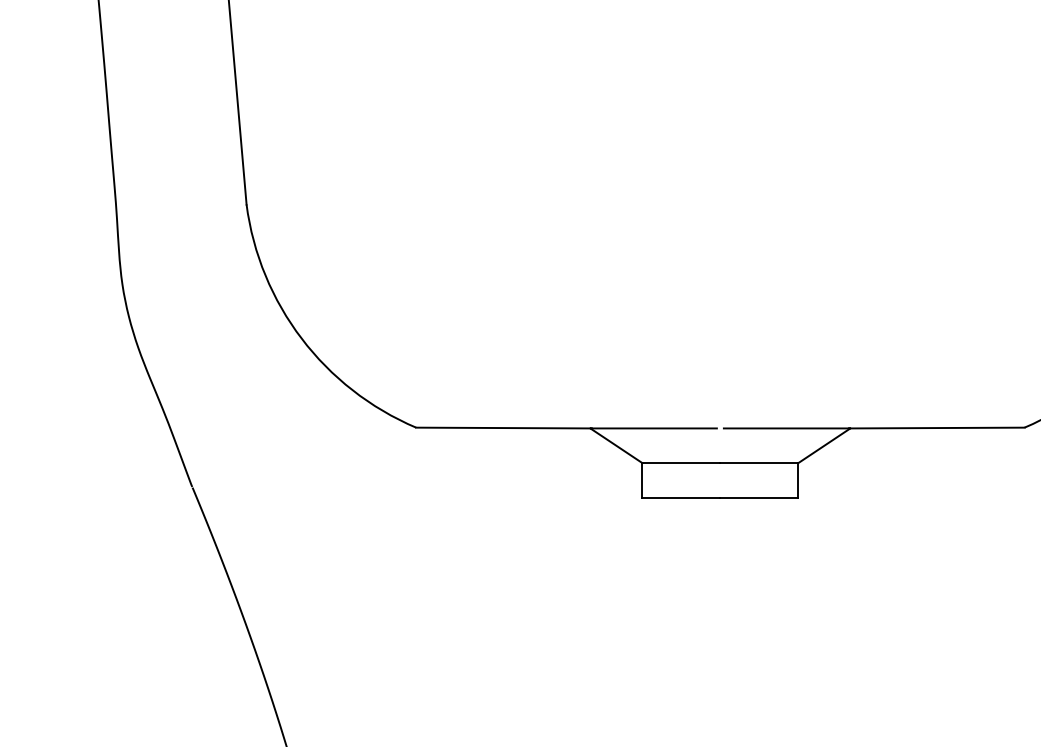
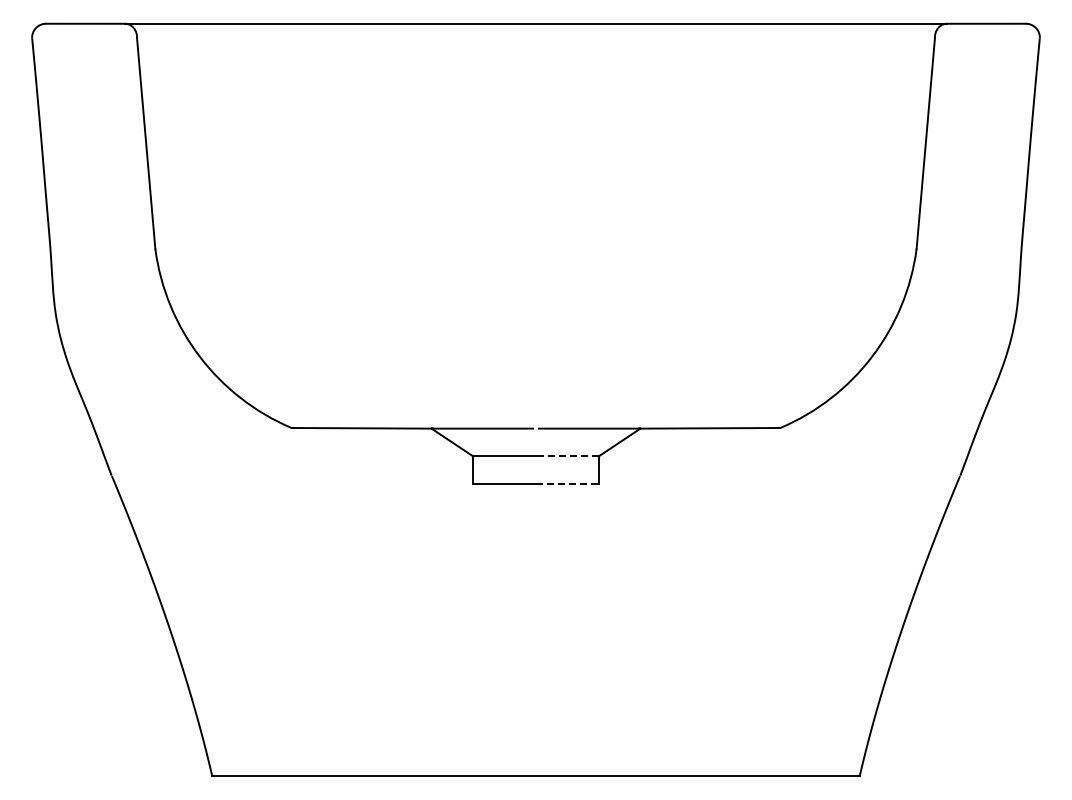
line: (758, 463) -> (566, 456), solid -> dashed
line: (759, 497) -> (567, 484), solid -> dashed

